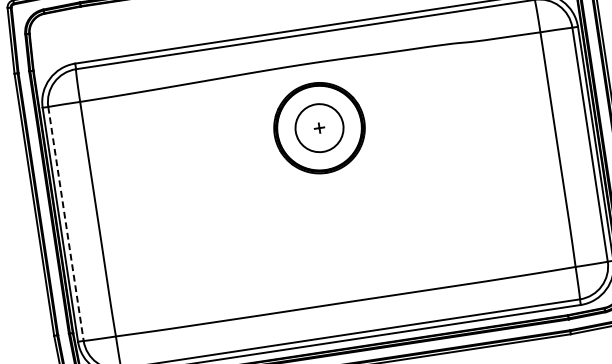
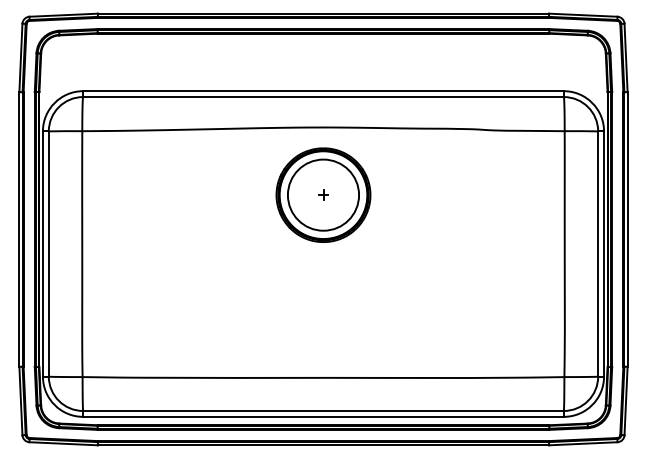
circle: (319, 127) -> (323, 194), size x1.43
line: (65, 224) -> (48, 254), dashed -> solid

